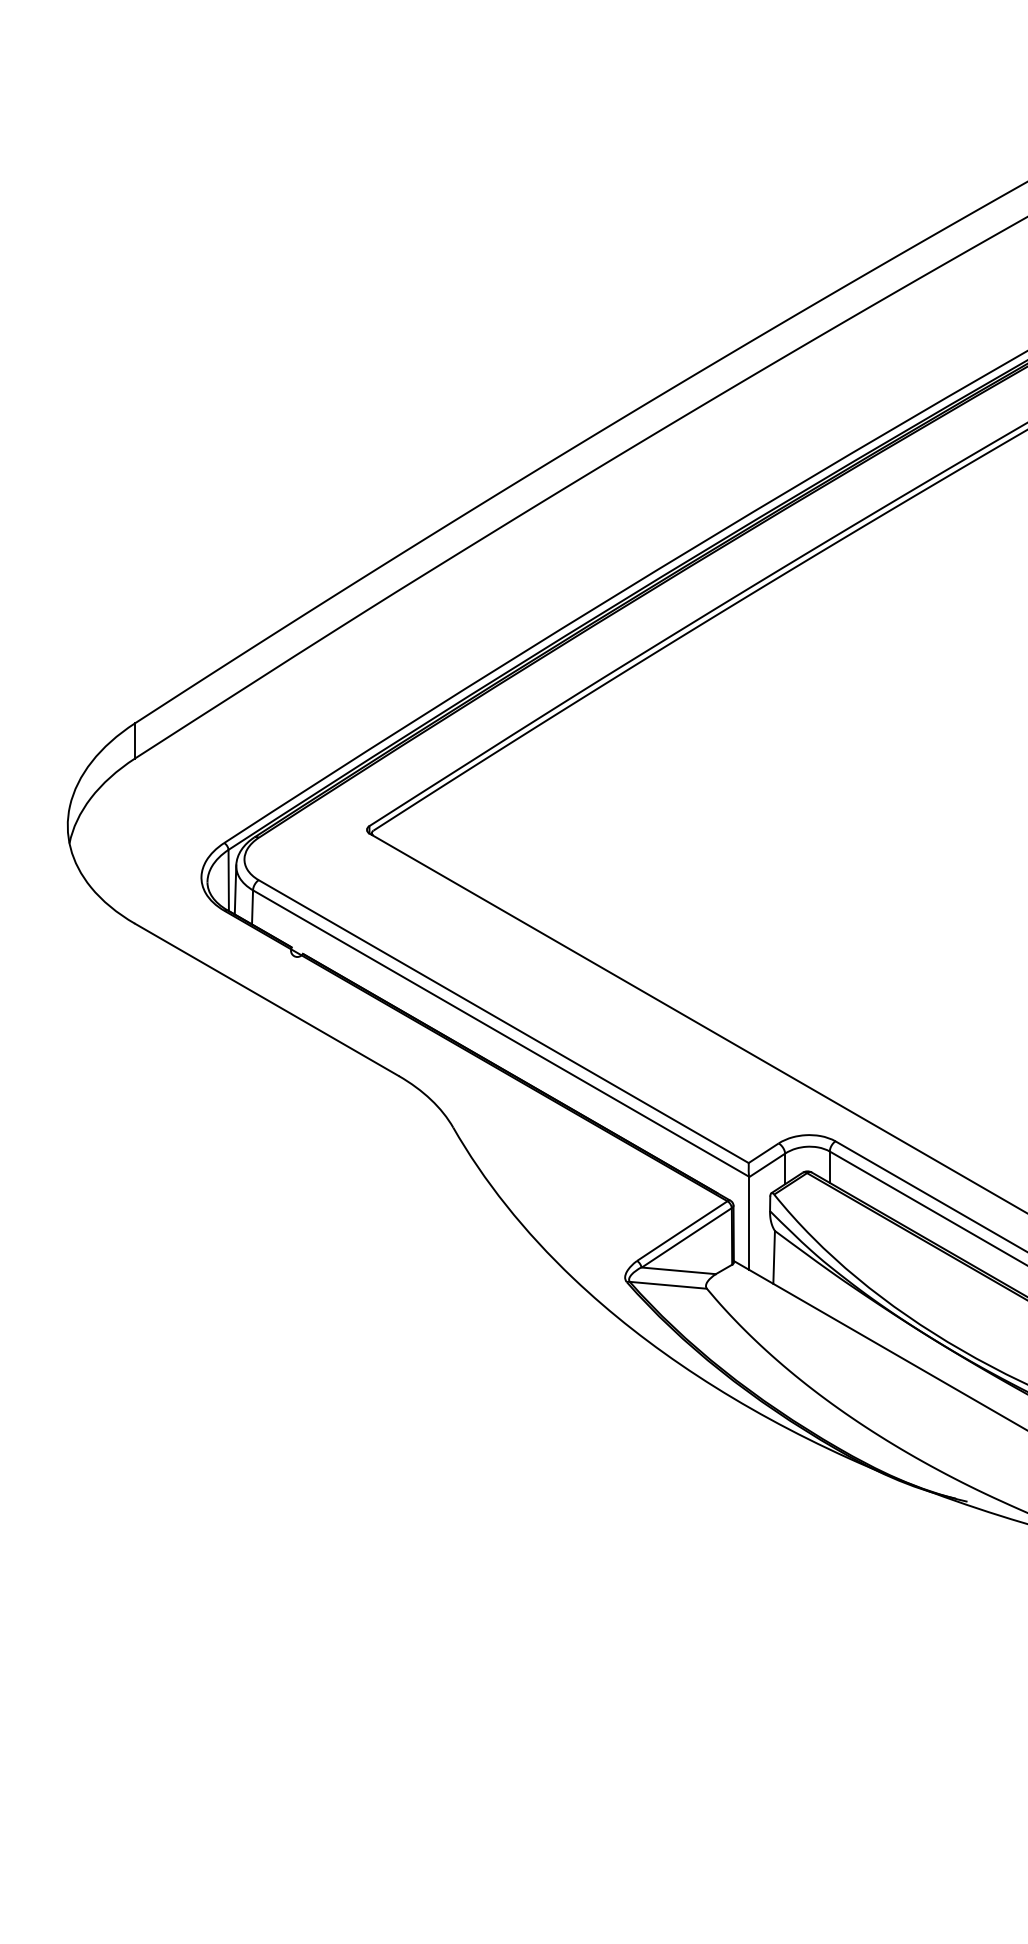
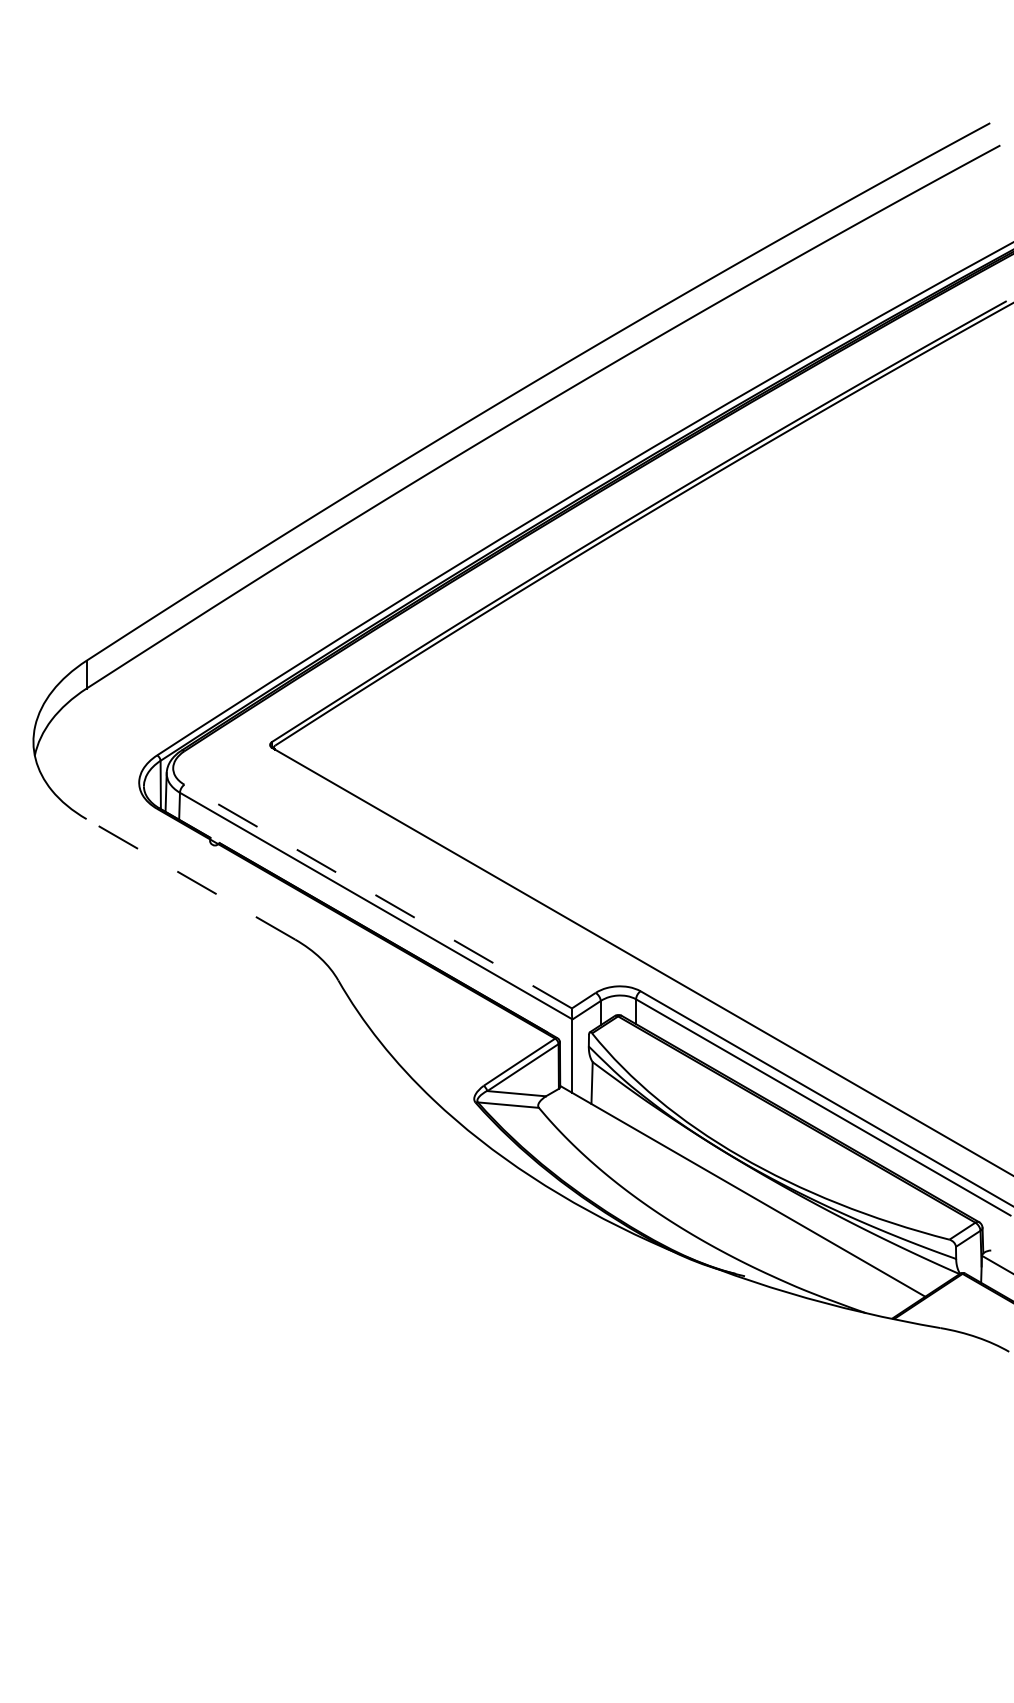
line: (266, 999) -> (190, 879), solid -> dashed
line: (504, 1021) -> (378, 896), solid -> dashed

